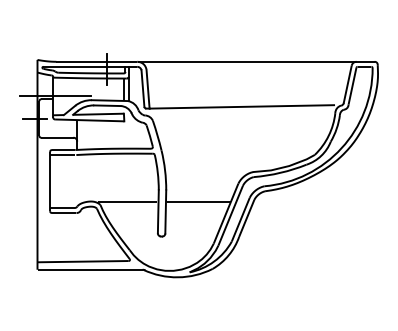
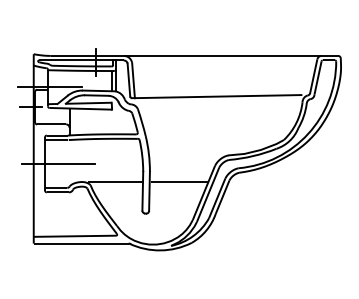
line: (64, 181) -> (58, 163), added

